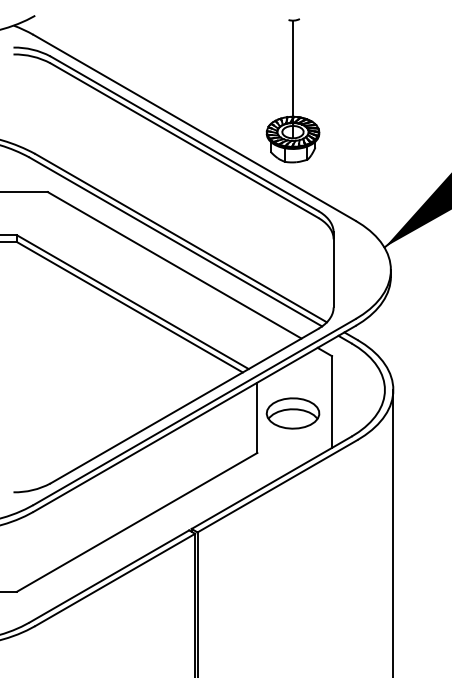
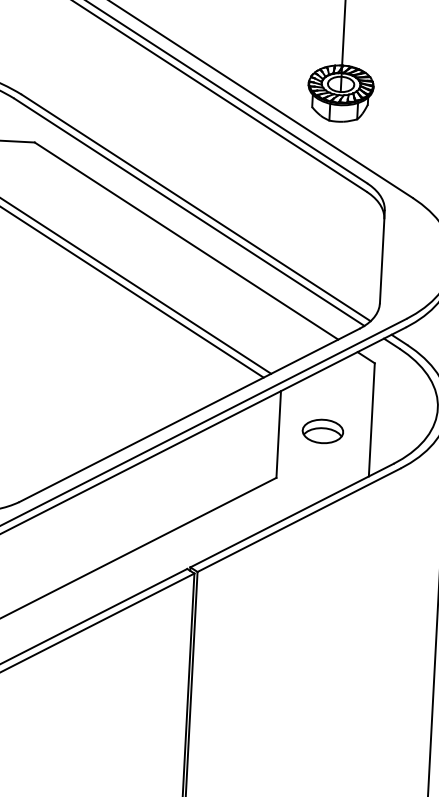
part: (292, 413) -> (322, 431), size x0.62

